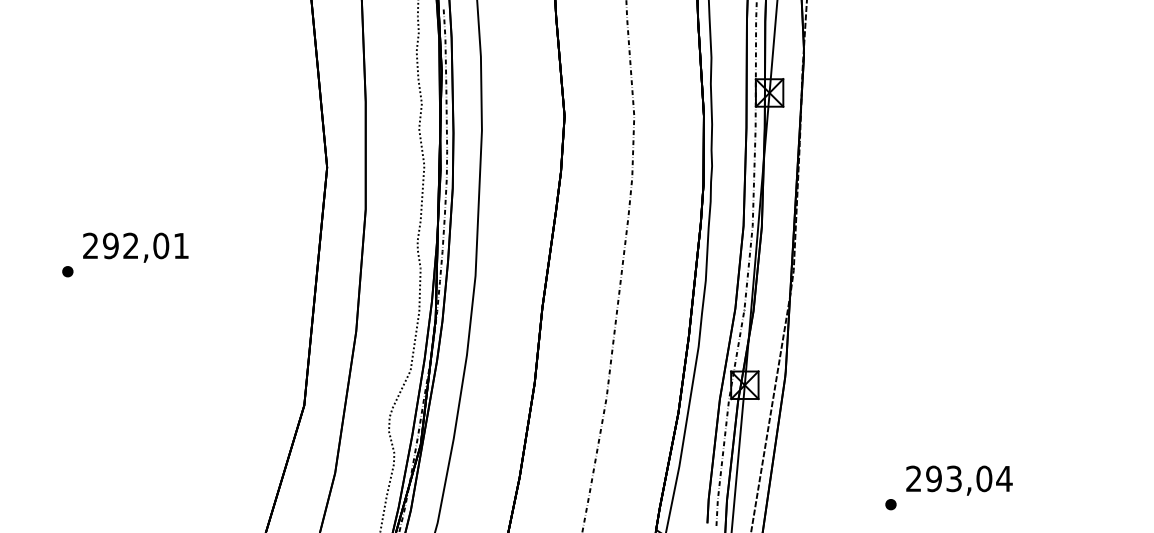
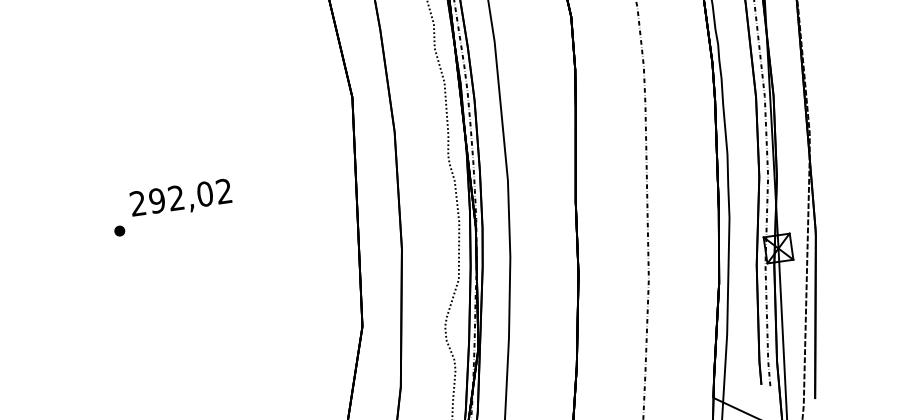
text: (180, 245) -> (223, 191), 292,01 -> 292,02

